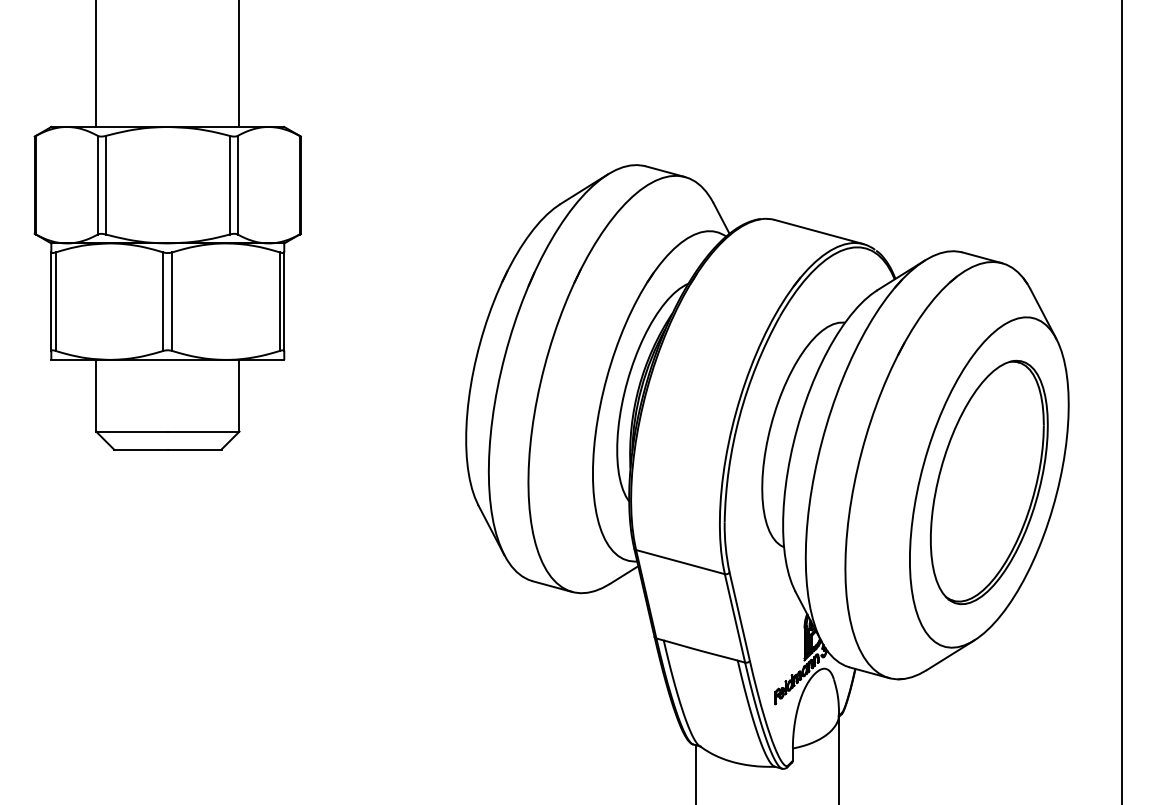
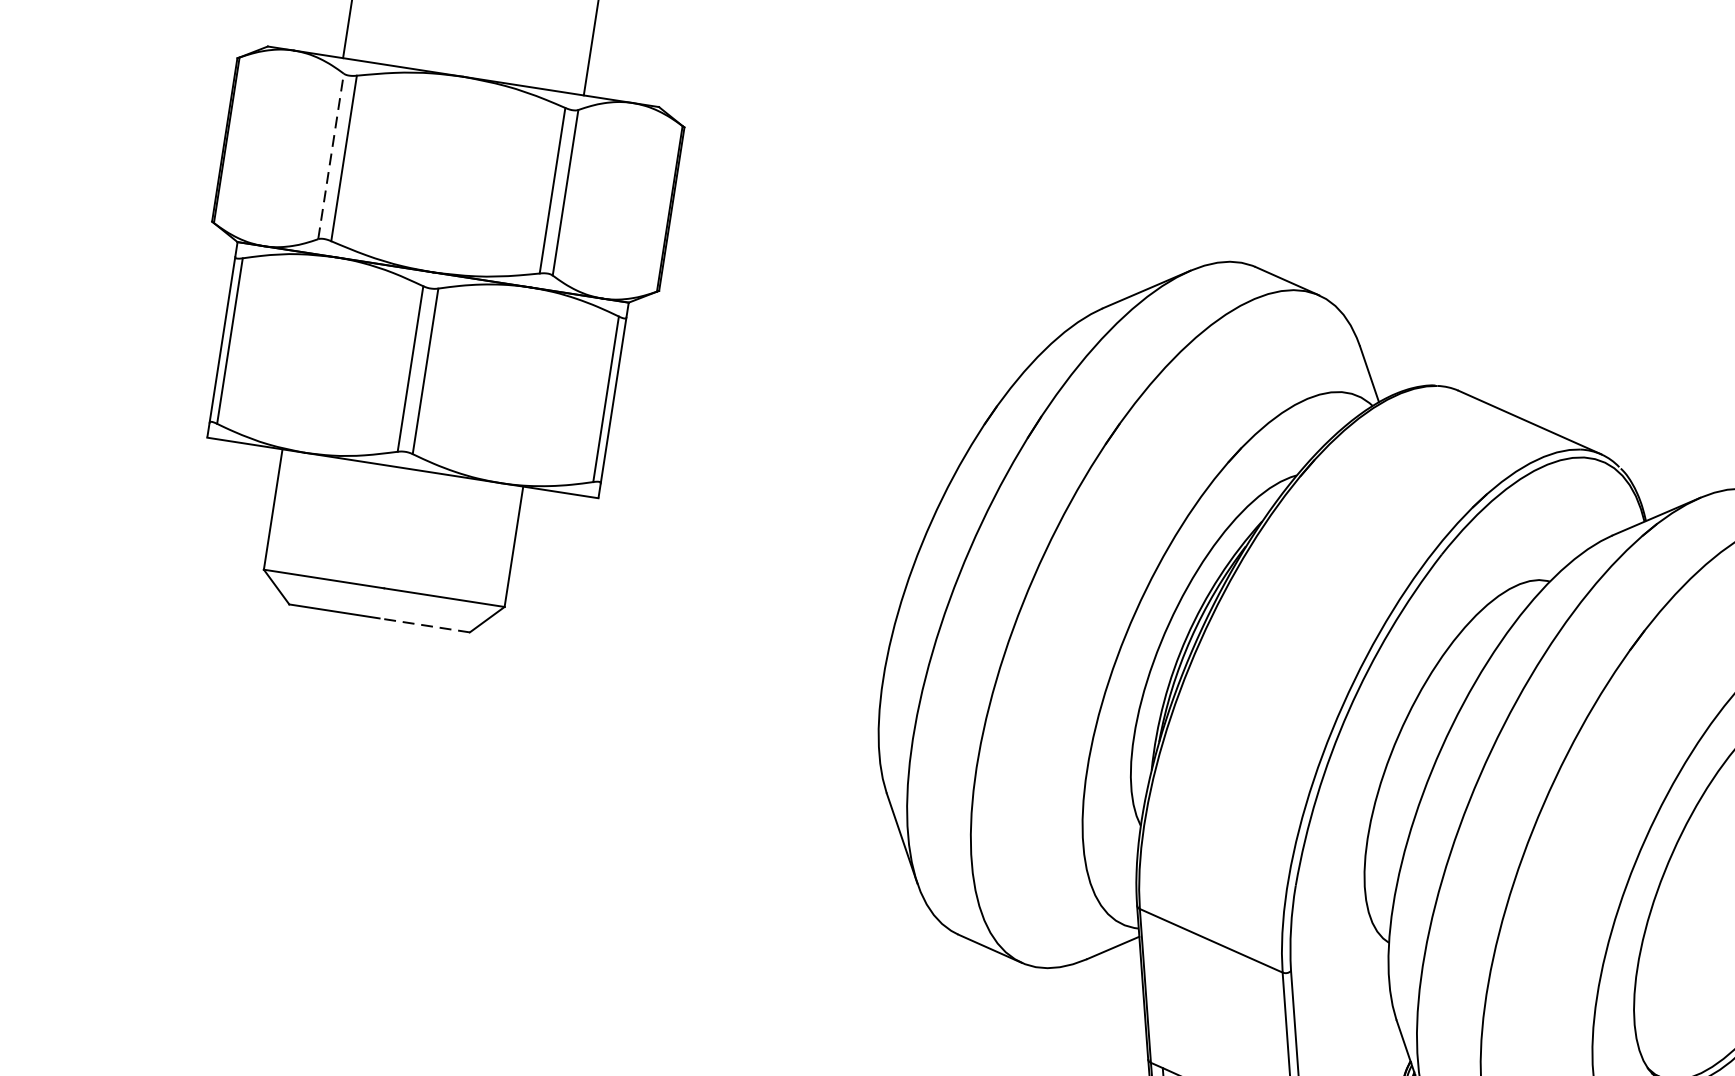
line: (97, 184) -> (330, 155), solid -> dashed
line: (194, 449) -> (424, 625), solid -> dashed

